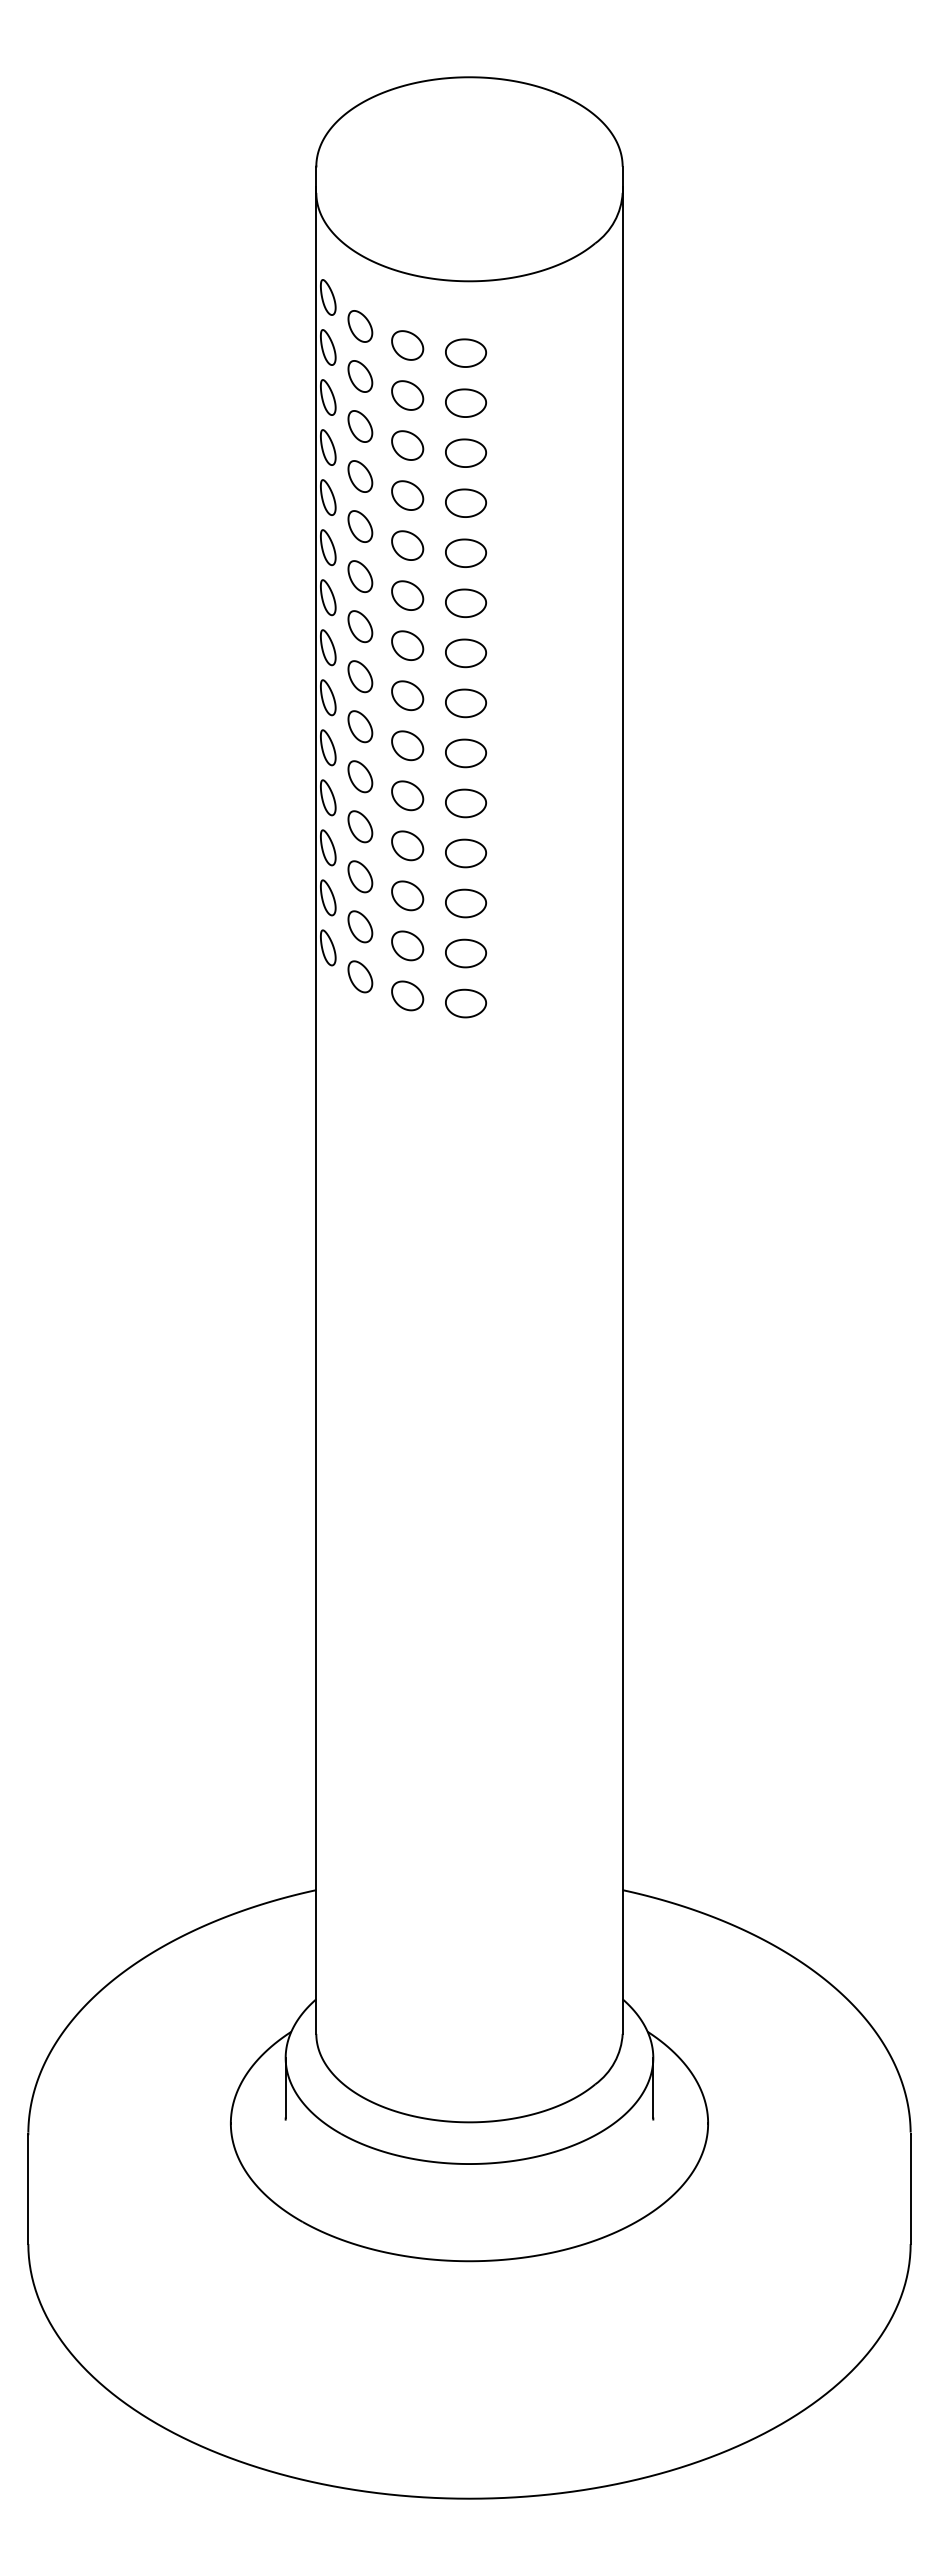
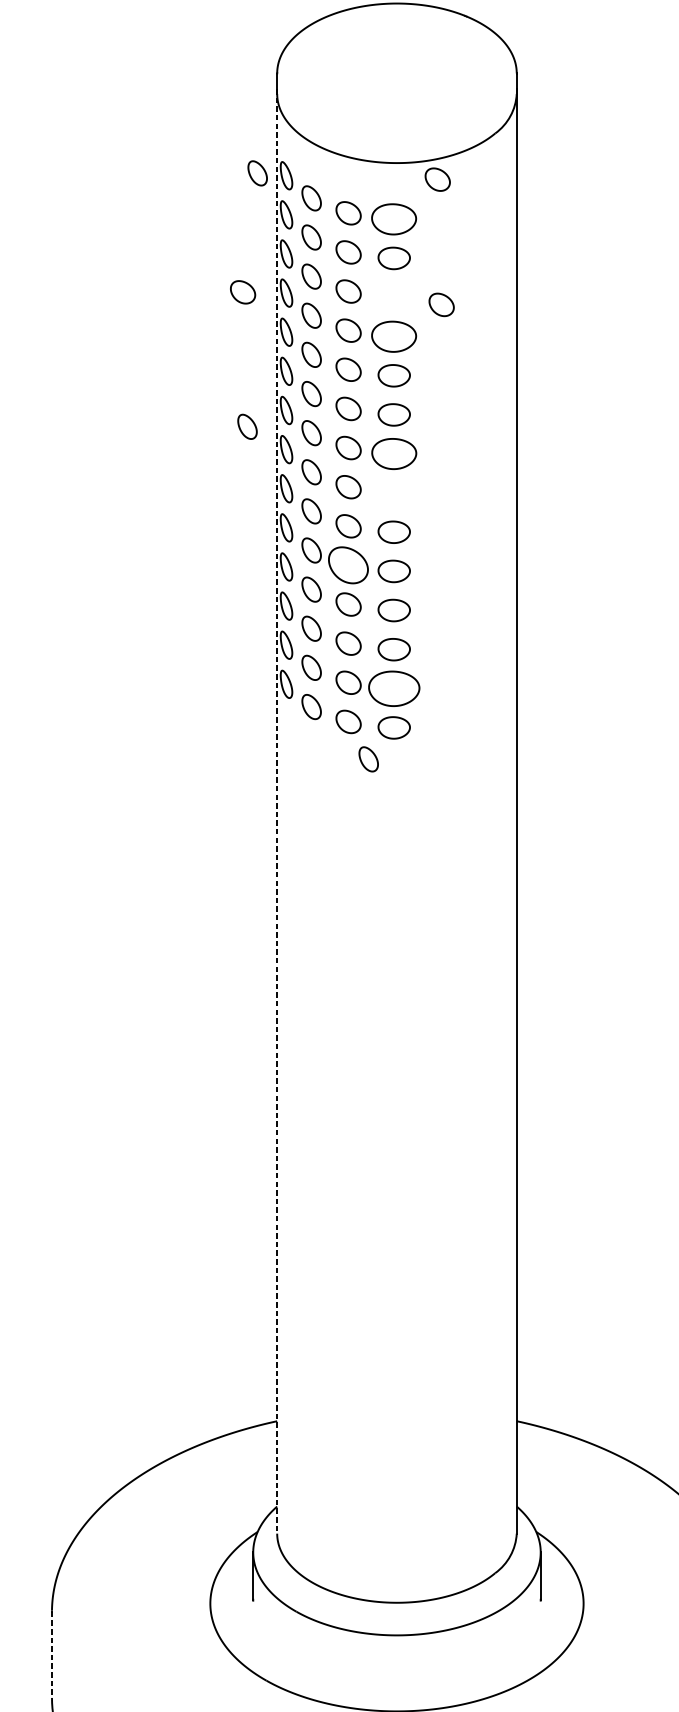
part: (291, 294) -> (257, 173), added
part: (521, 302) -> (437, 179), added
part: (466, 352) -> (394, 218), size x1.4
part: (272, 446) -> (242, 292), added
part: (466, 452) -> (394, 296), removed
part: (526, 462) -> (441, 304), added
part: (466, 502) -> (394, 336), size x1.4
part: (278, 618) -> (247, 426), added
part: (465, 653) -> (393, 454), size x1.4
part: (465, 703) -> (393, 493), removed
part: (407, 795) -> (348, 565), size x1.6
part: (465, 953) -> (393, 688), size x1.6
part: (433, 1043) -> (368, 759), added
line: (316, 1110) -> (277, 811), solid -> dashed
line: (28, 2189) -> (52, 1655), solid -> dashed

